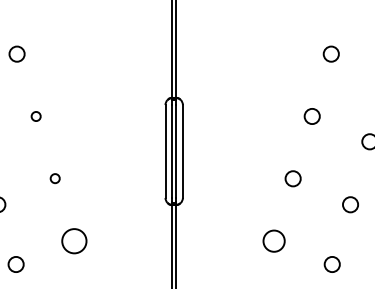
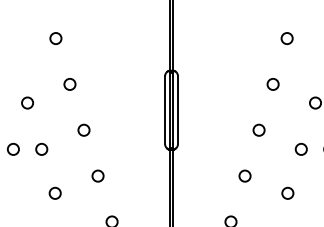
circle: (35, 116) -> (69, 84), size x1.67
circle: (54, 177) -> (83, 129), size x1.67
circle: (73, 240) -> (97, 175), size x0.62
circle: (273, 240) -> (244, 175), size x0.71

